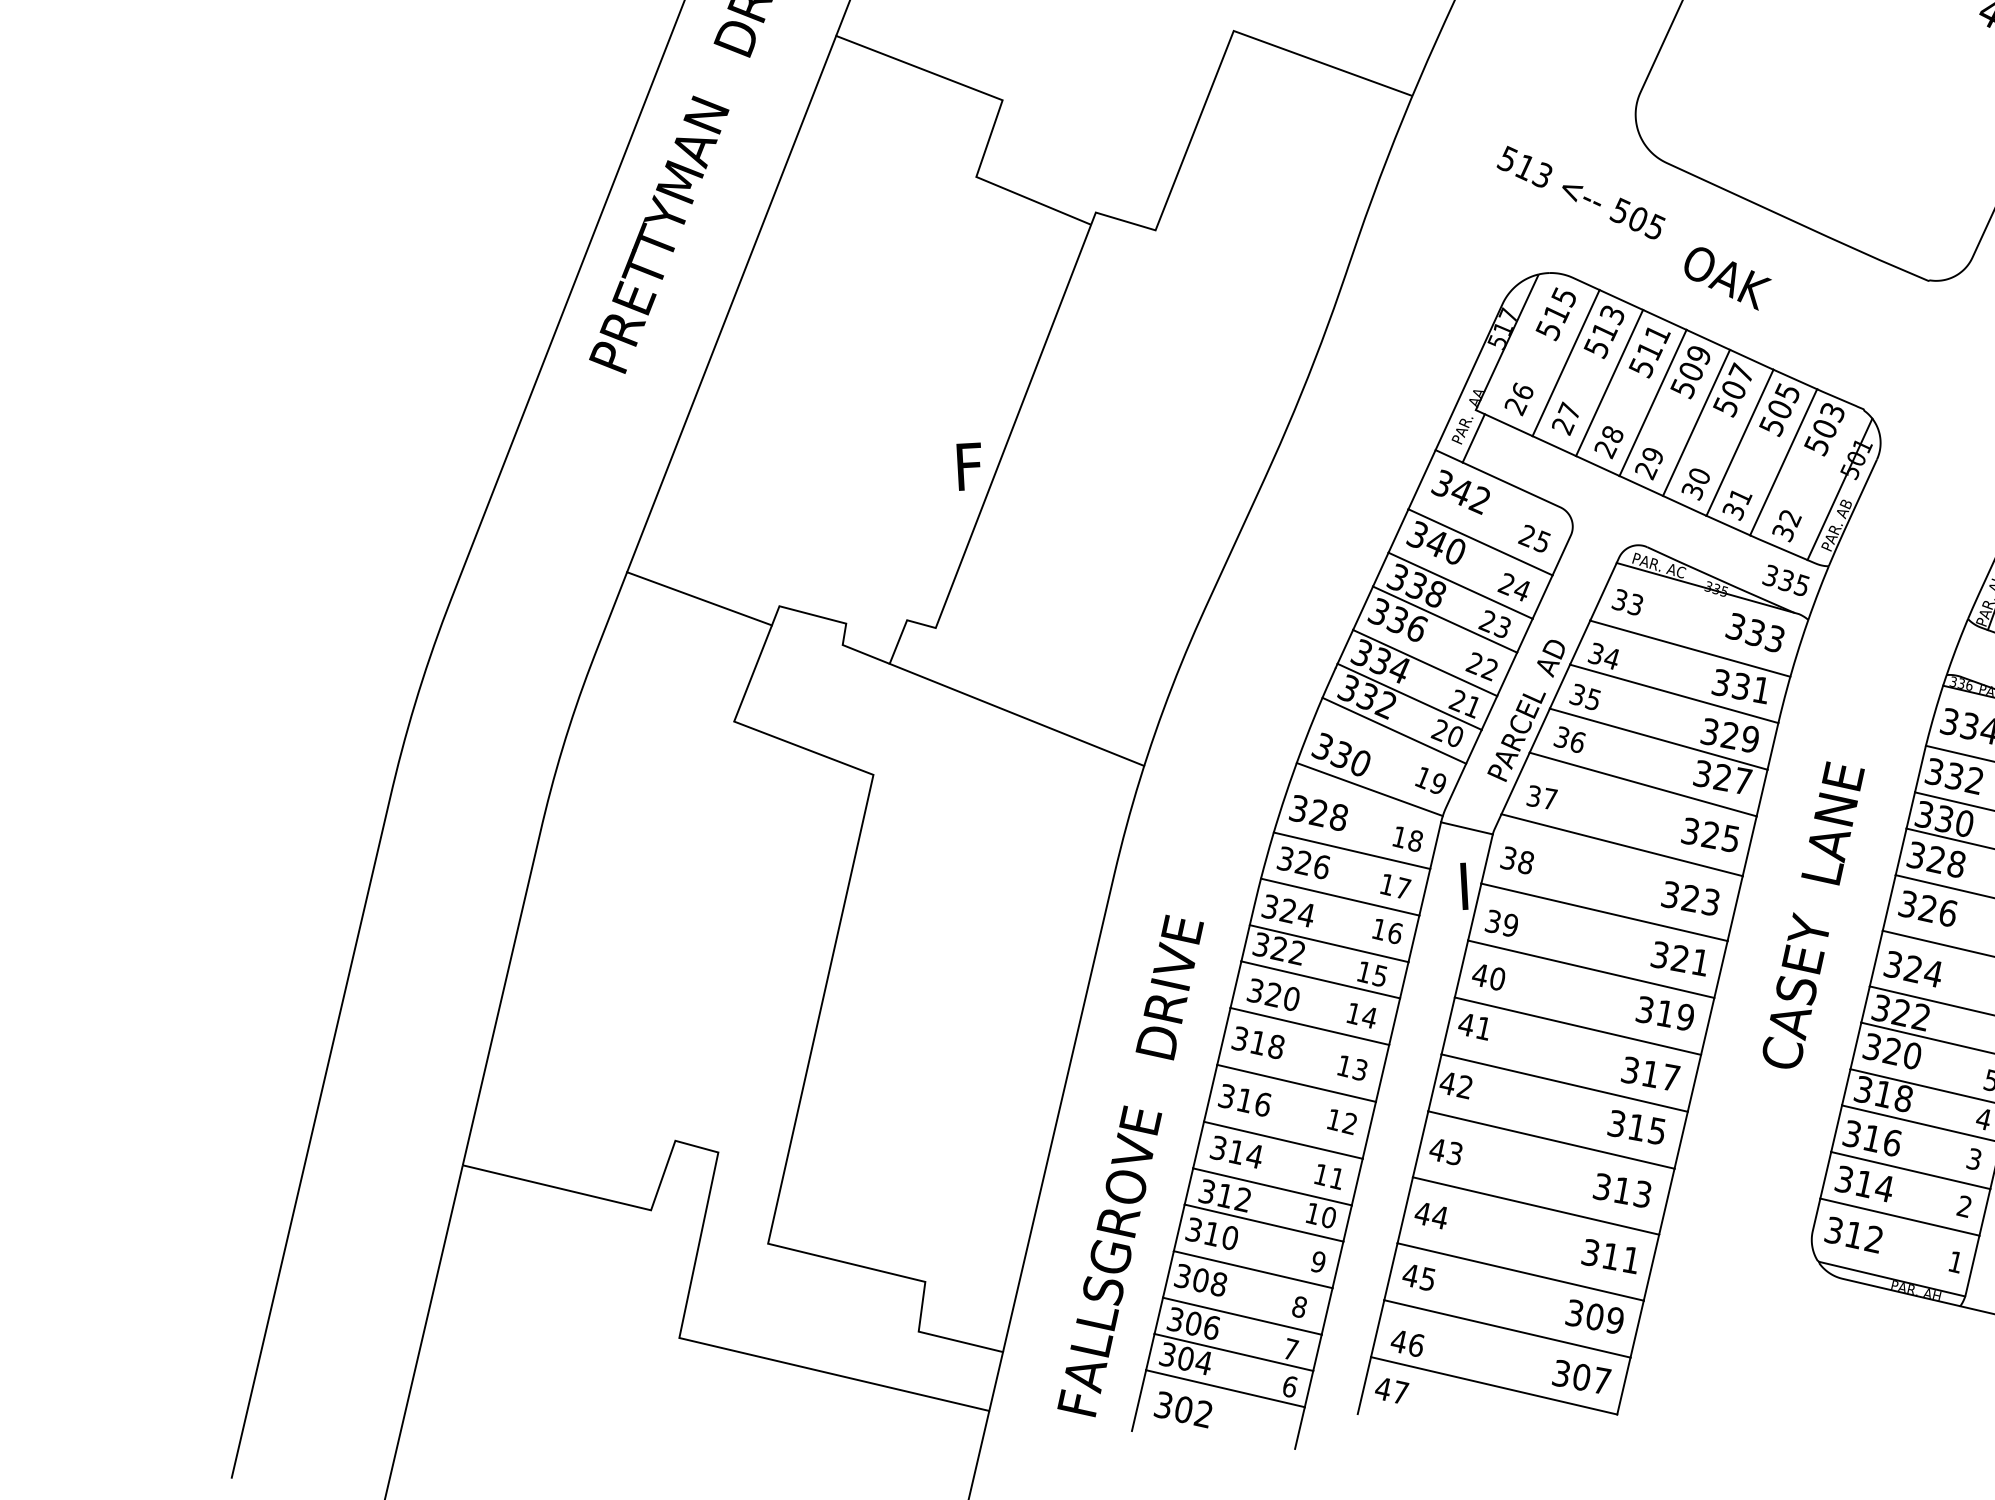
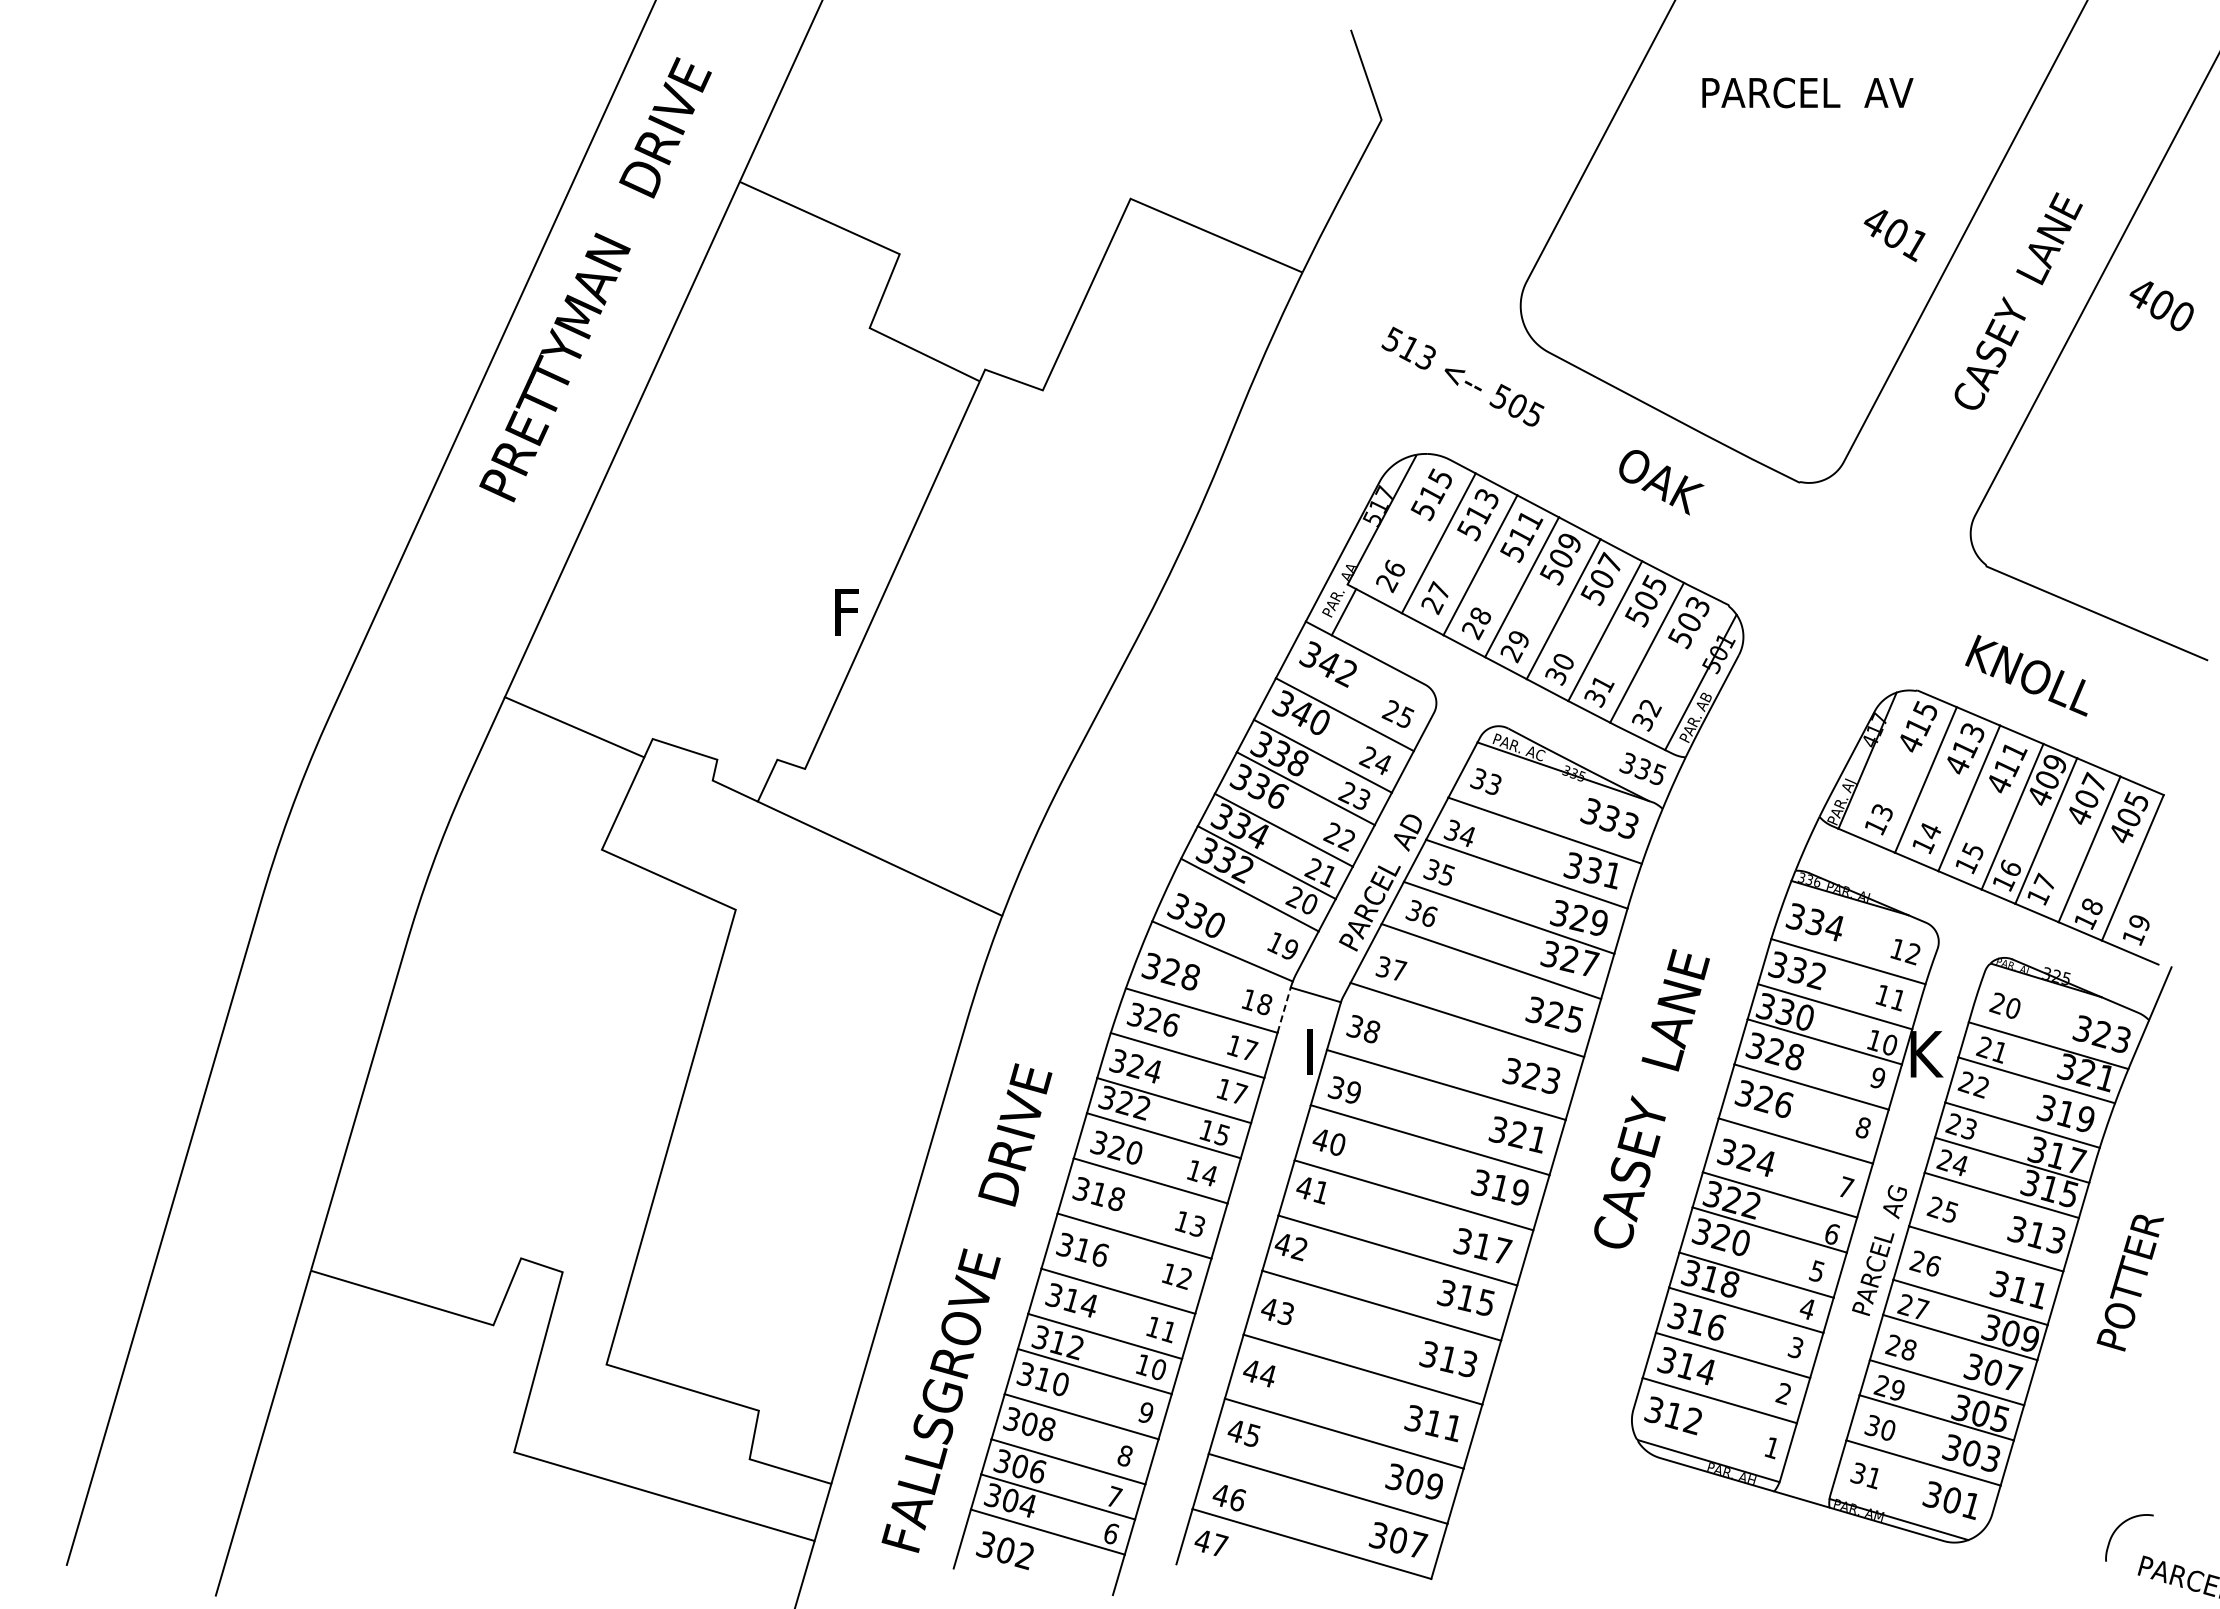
text: (1728, 278) -> (1661, 482), moved
line: (1436, 845) -> (1284, 1010), solid -> dashed
text: (1396, 932) -> (1240, 1093), 16 -> 17

